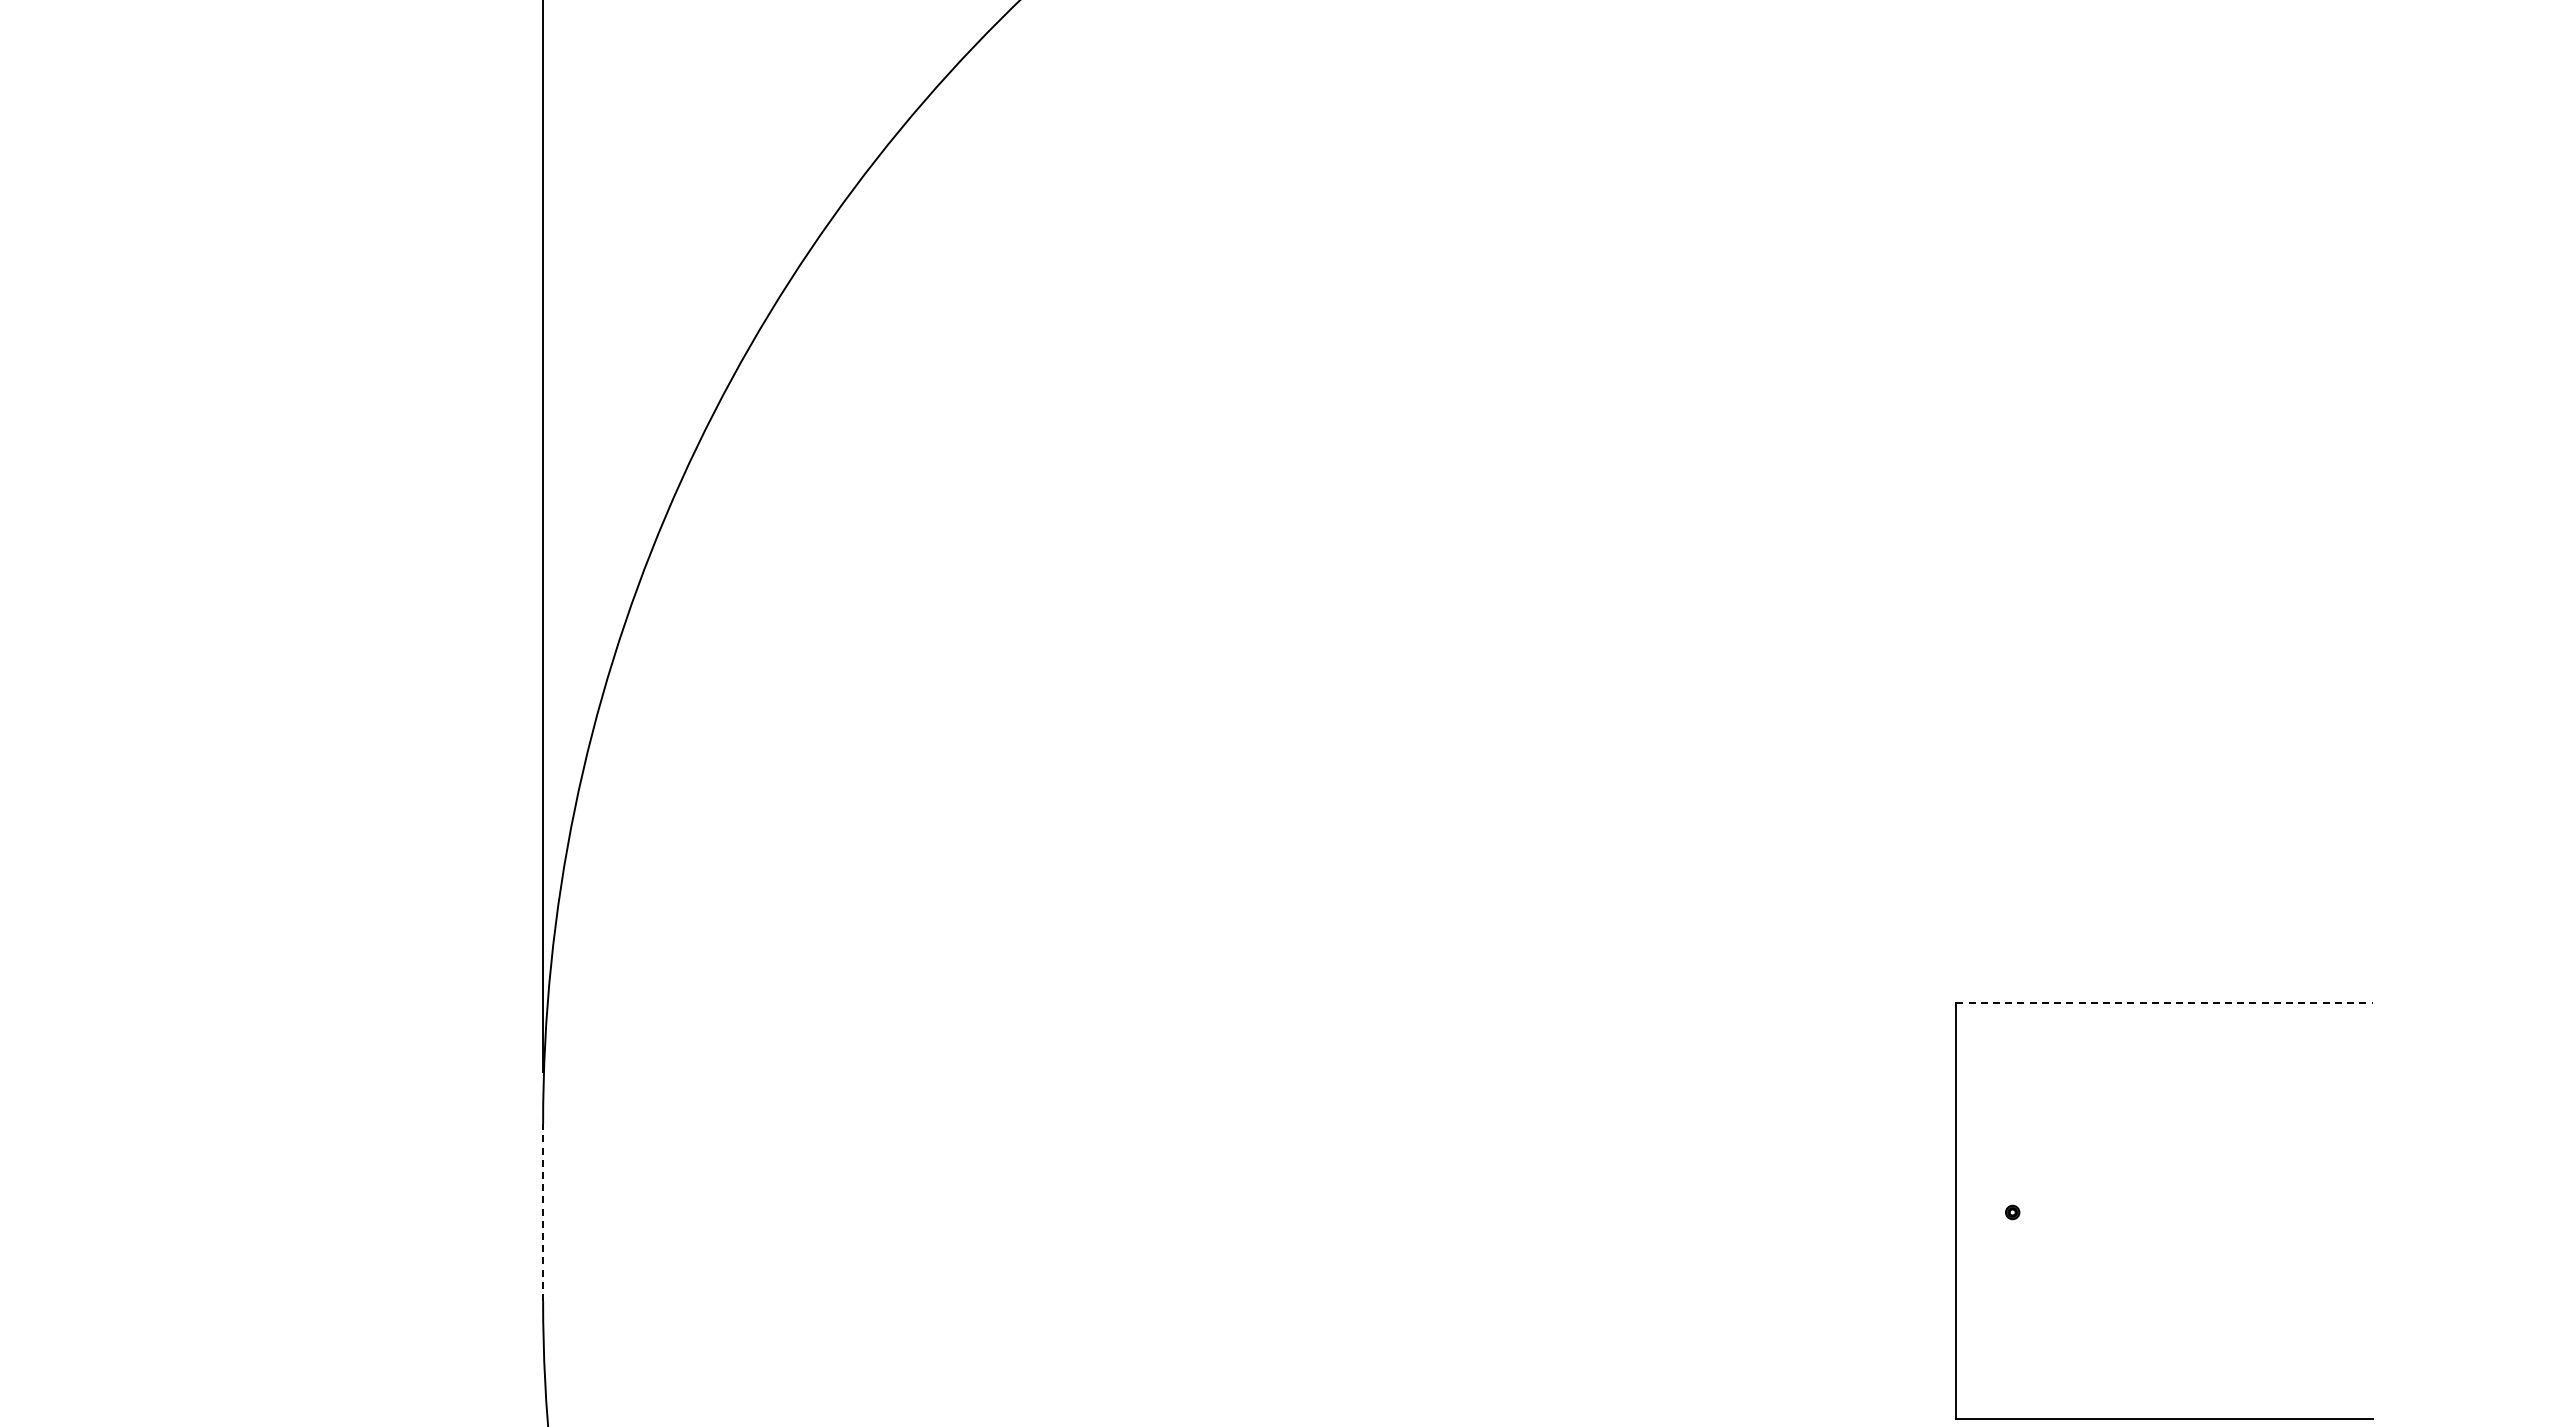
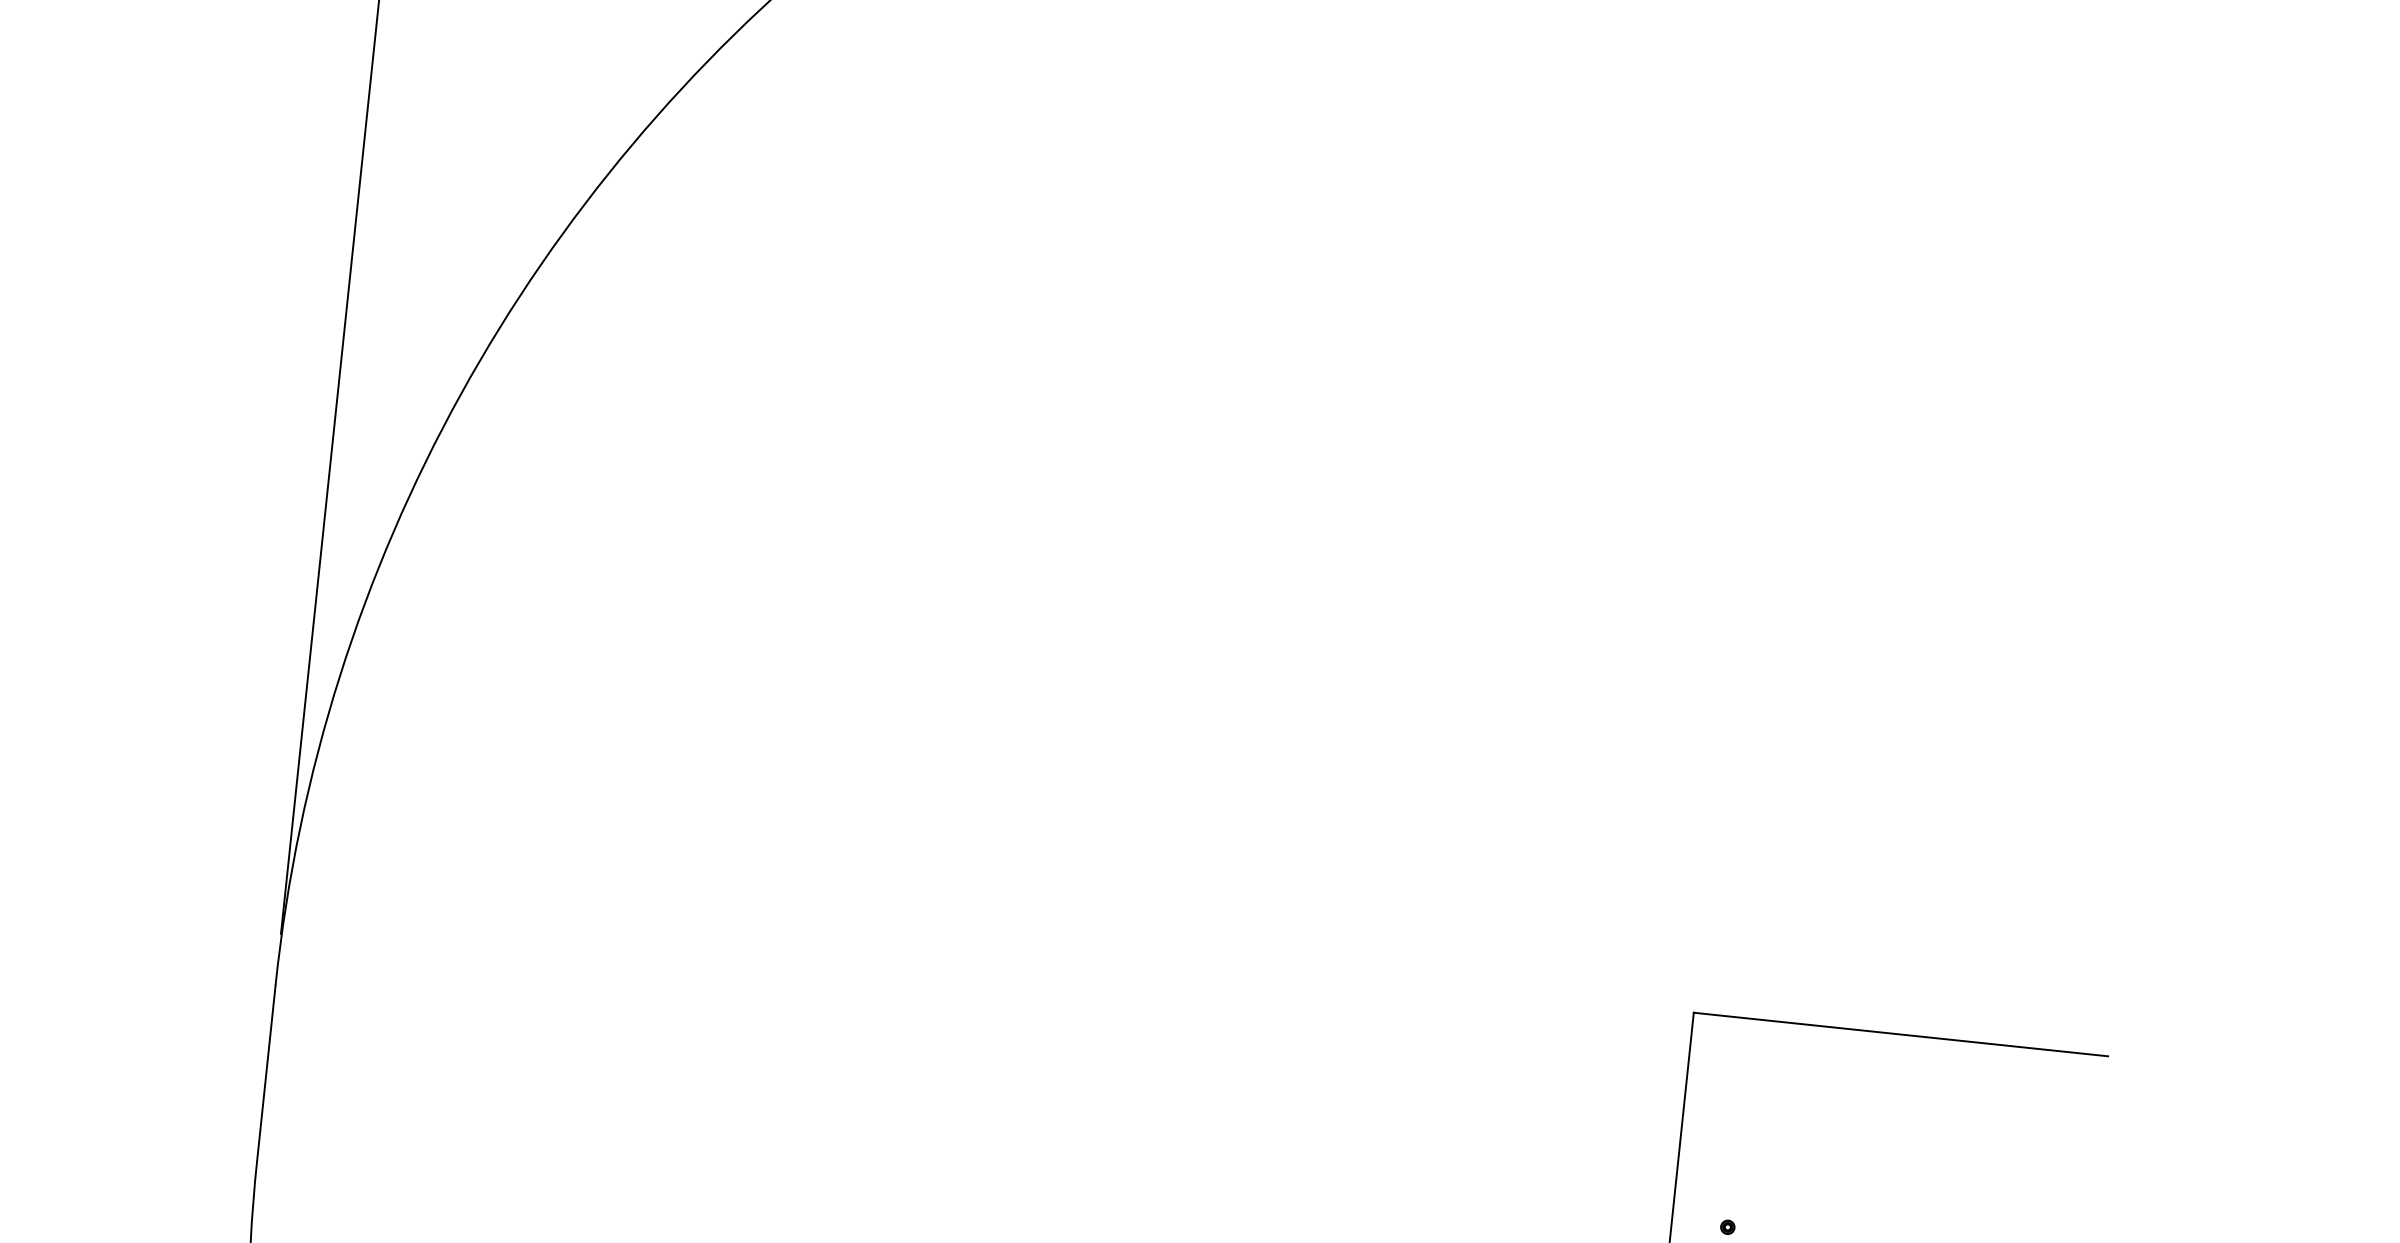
line: (2165, 1002) -> (1901, 1034), dashed -> solid
line: (543, 1212) -> (266, 1073), dashed -> solid

